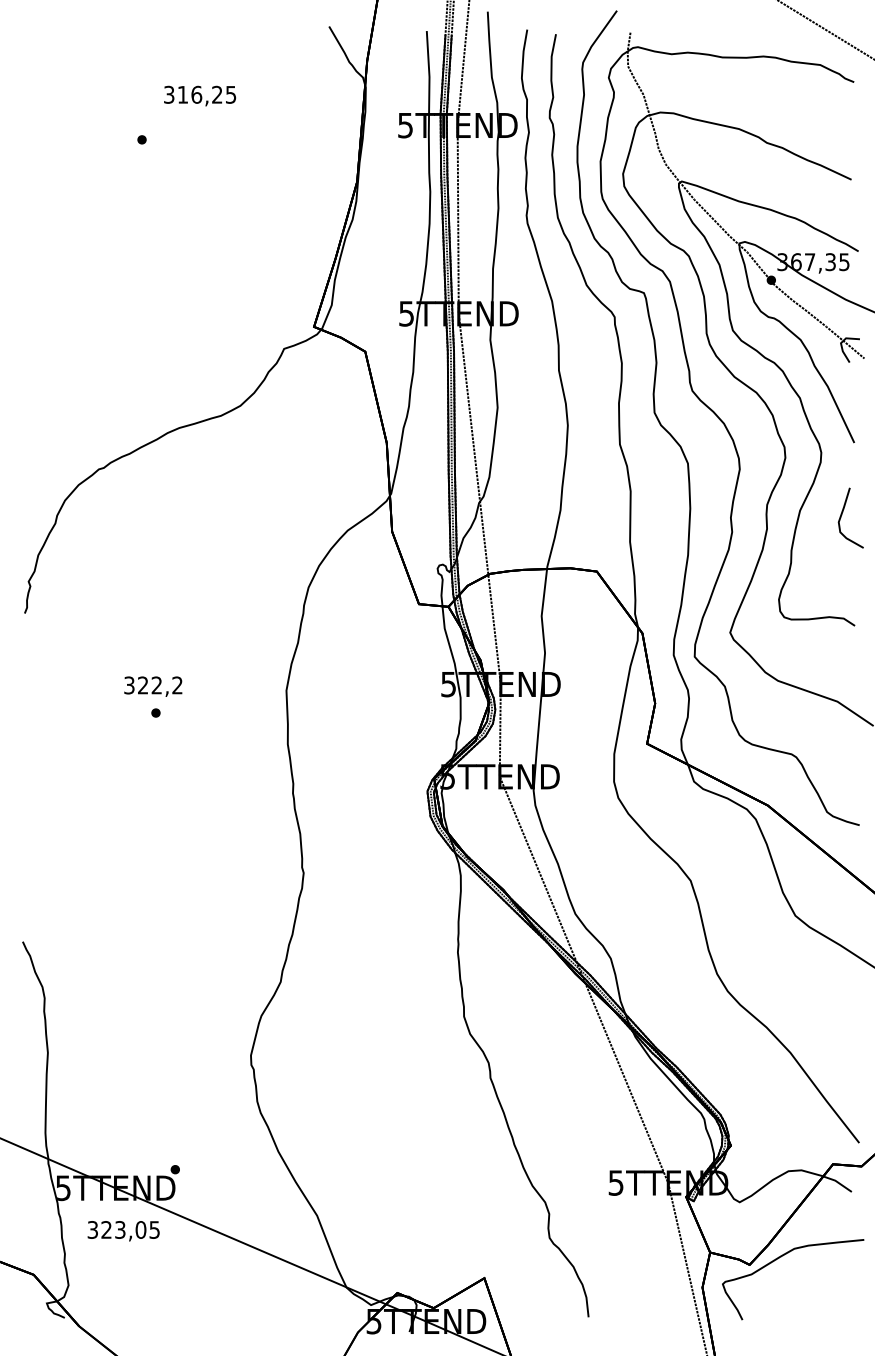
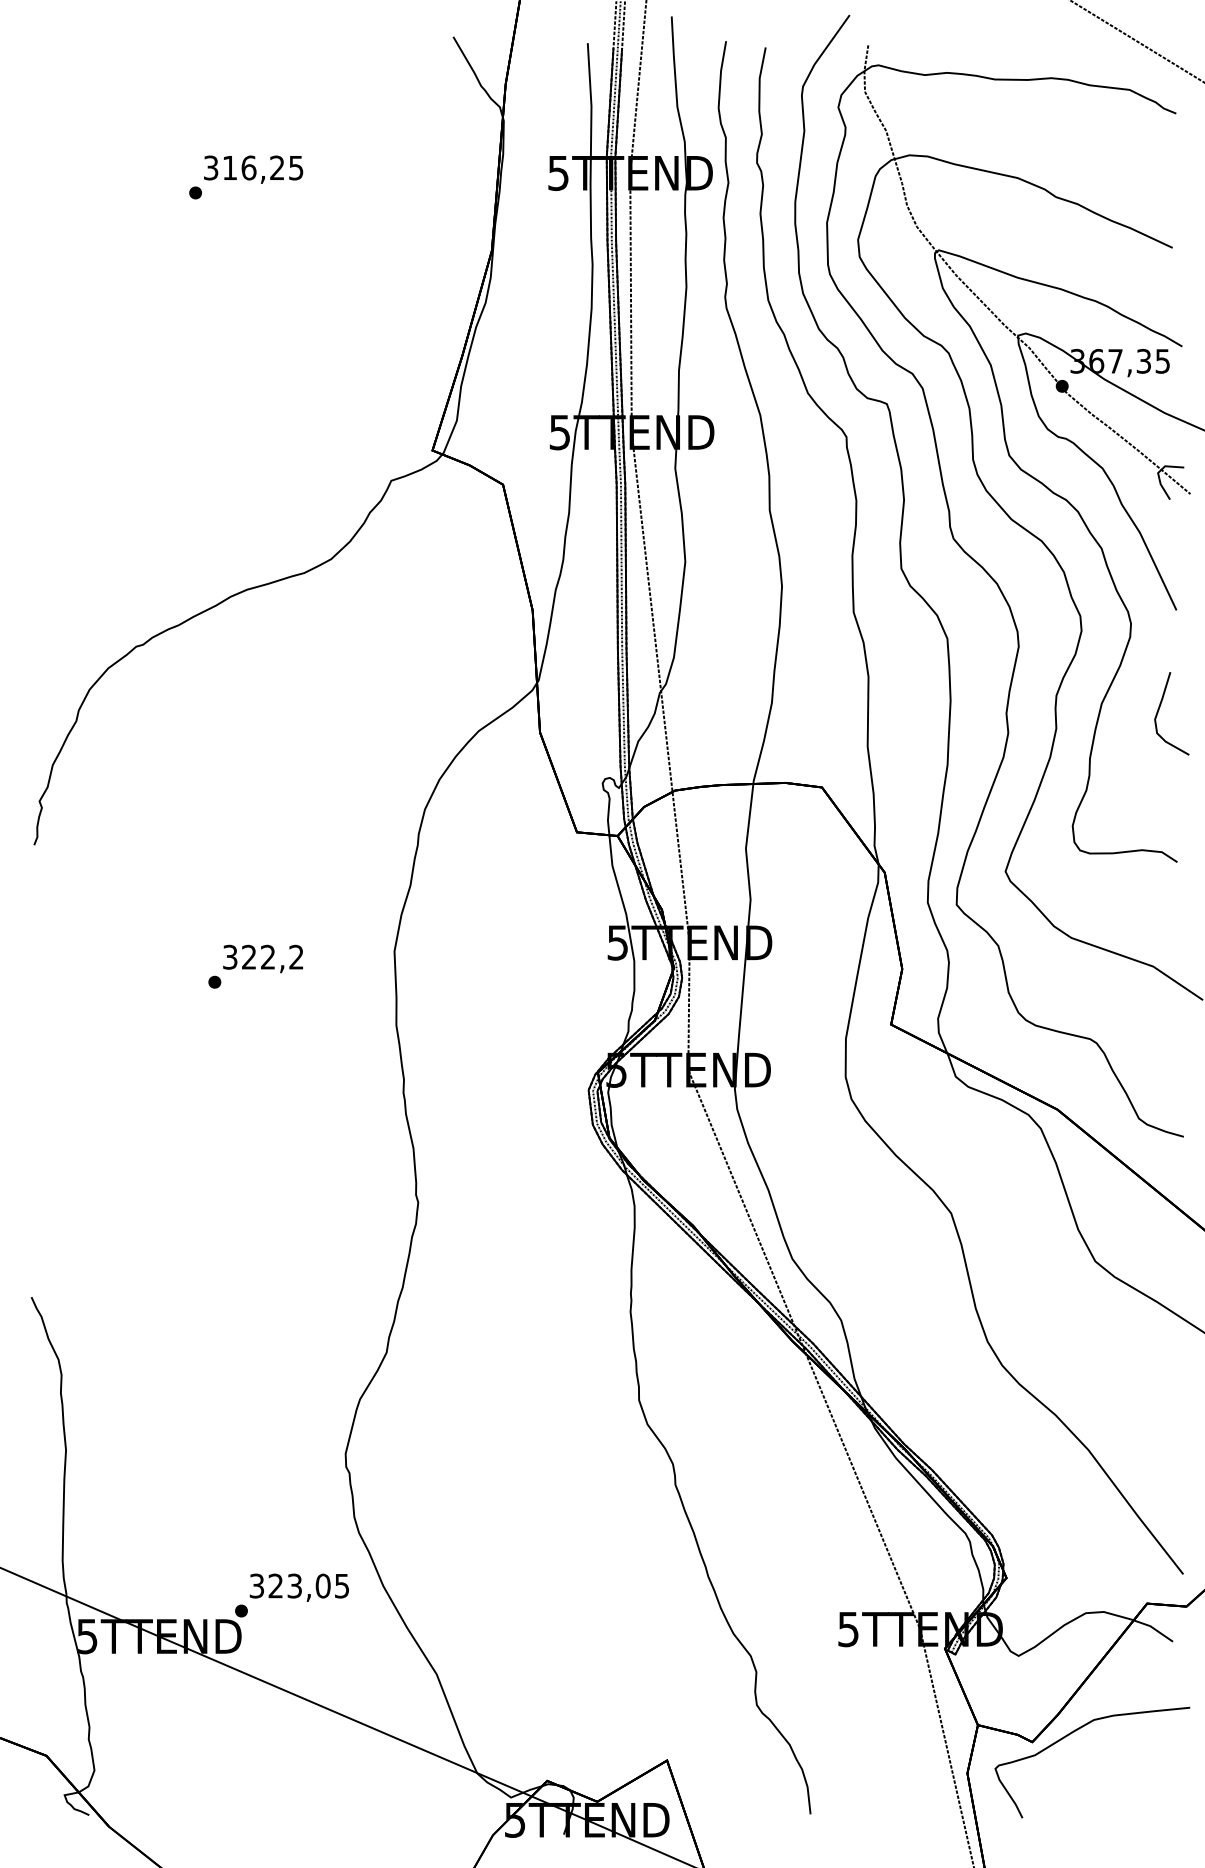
text: (200, 95) -> (253, 169), moved
text: (152, 686) -> (262, 958), moved
text: (123, 1231) -> (298, 1587), moved

